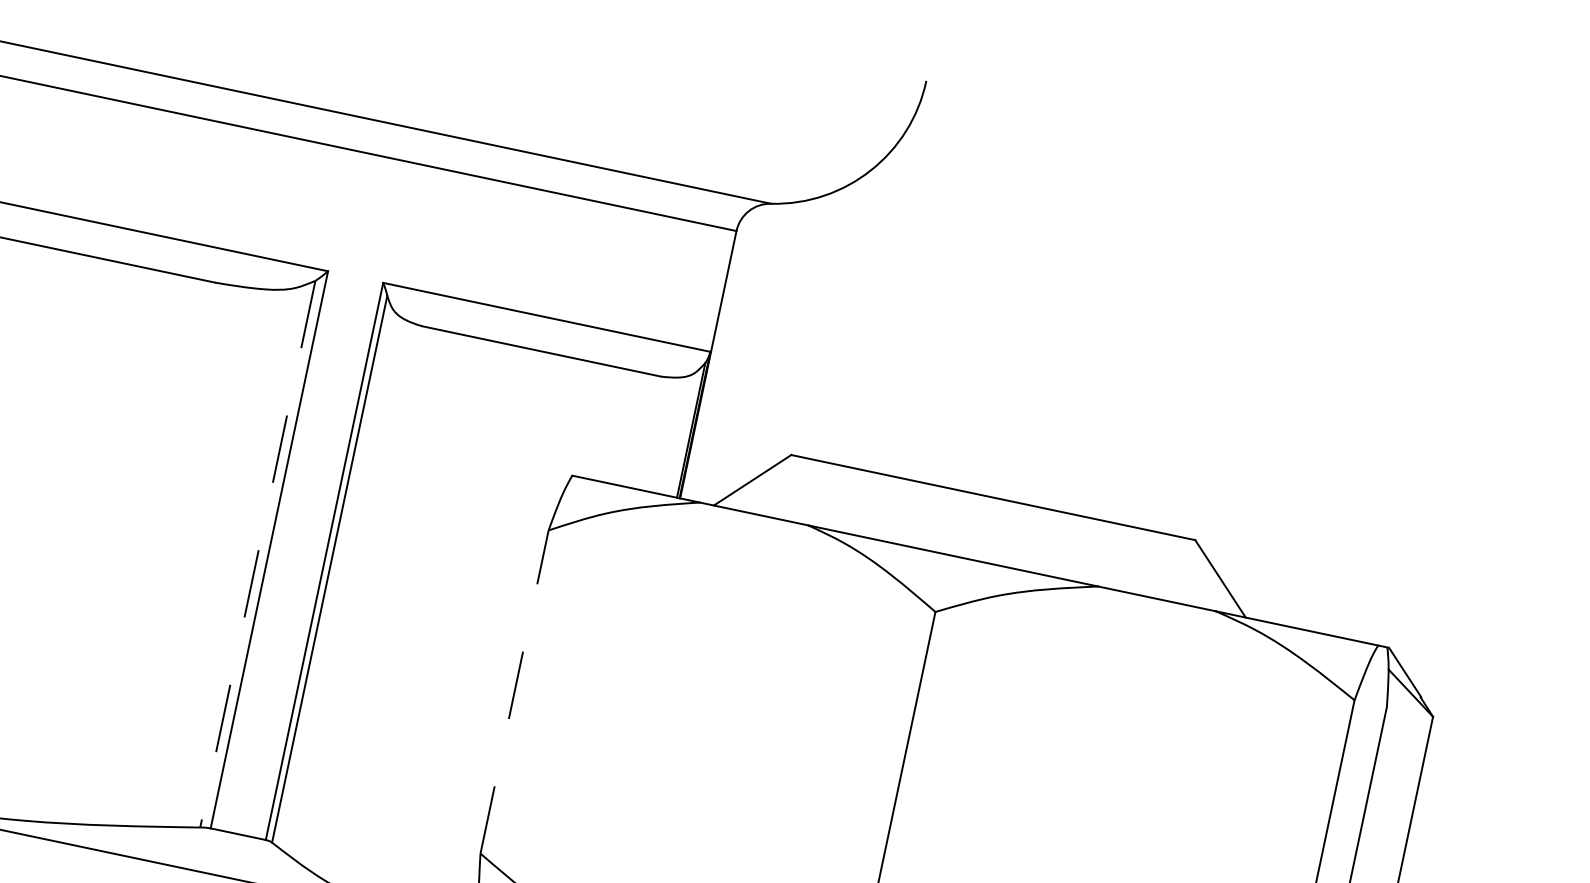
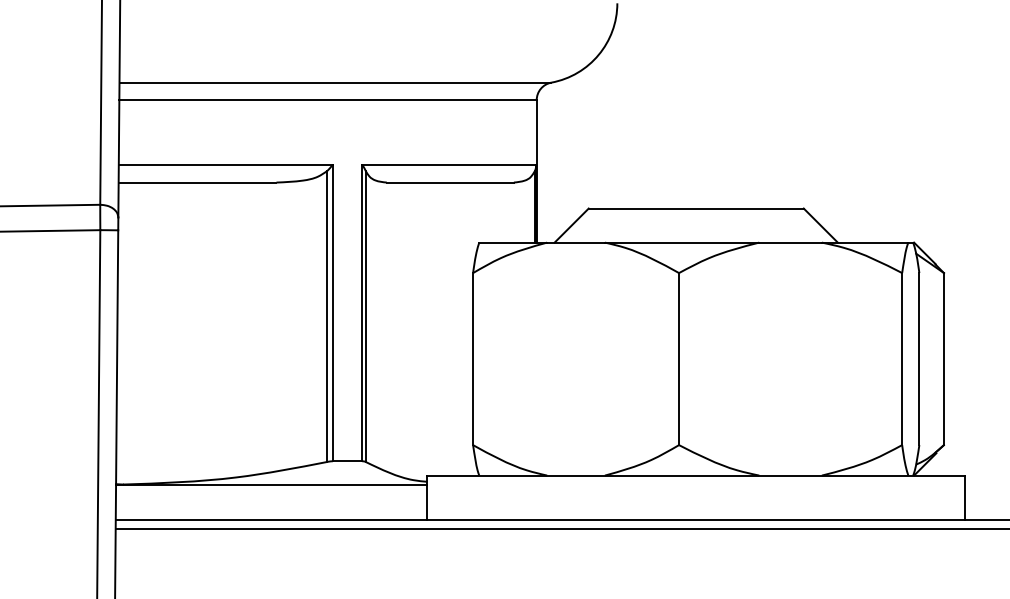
line: (257, 554) -> (327, 316), dashed -> solid
line: (515, 691) -> (473, 358), dashed -> solid

